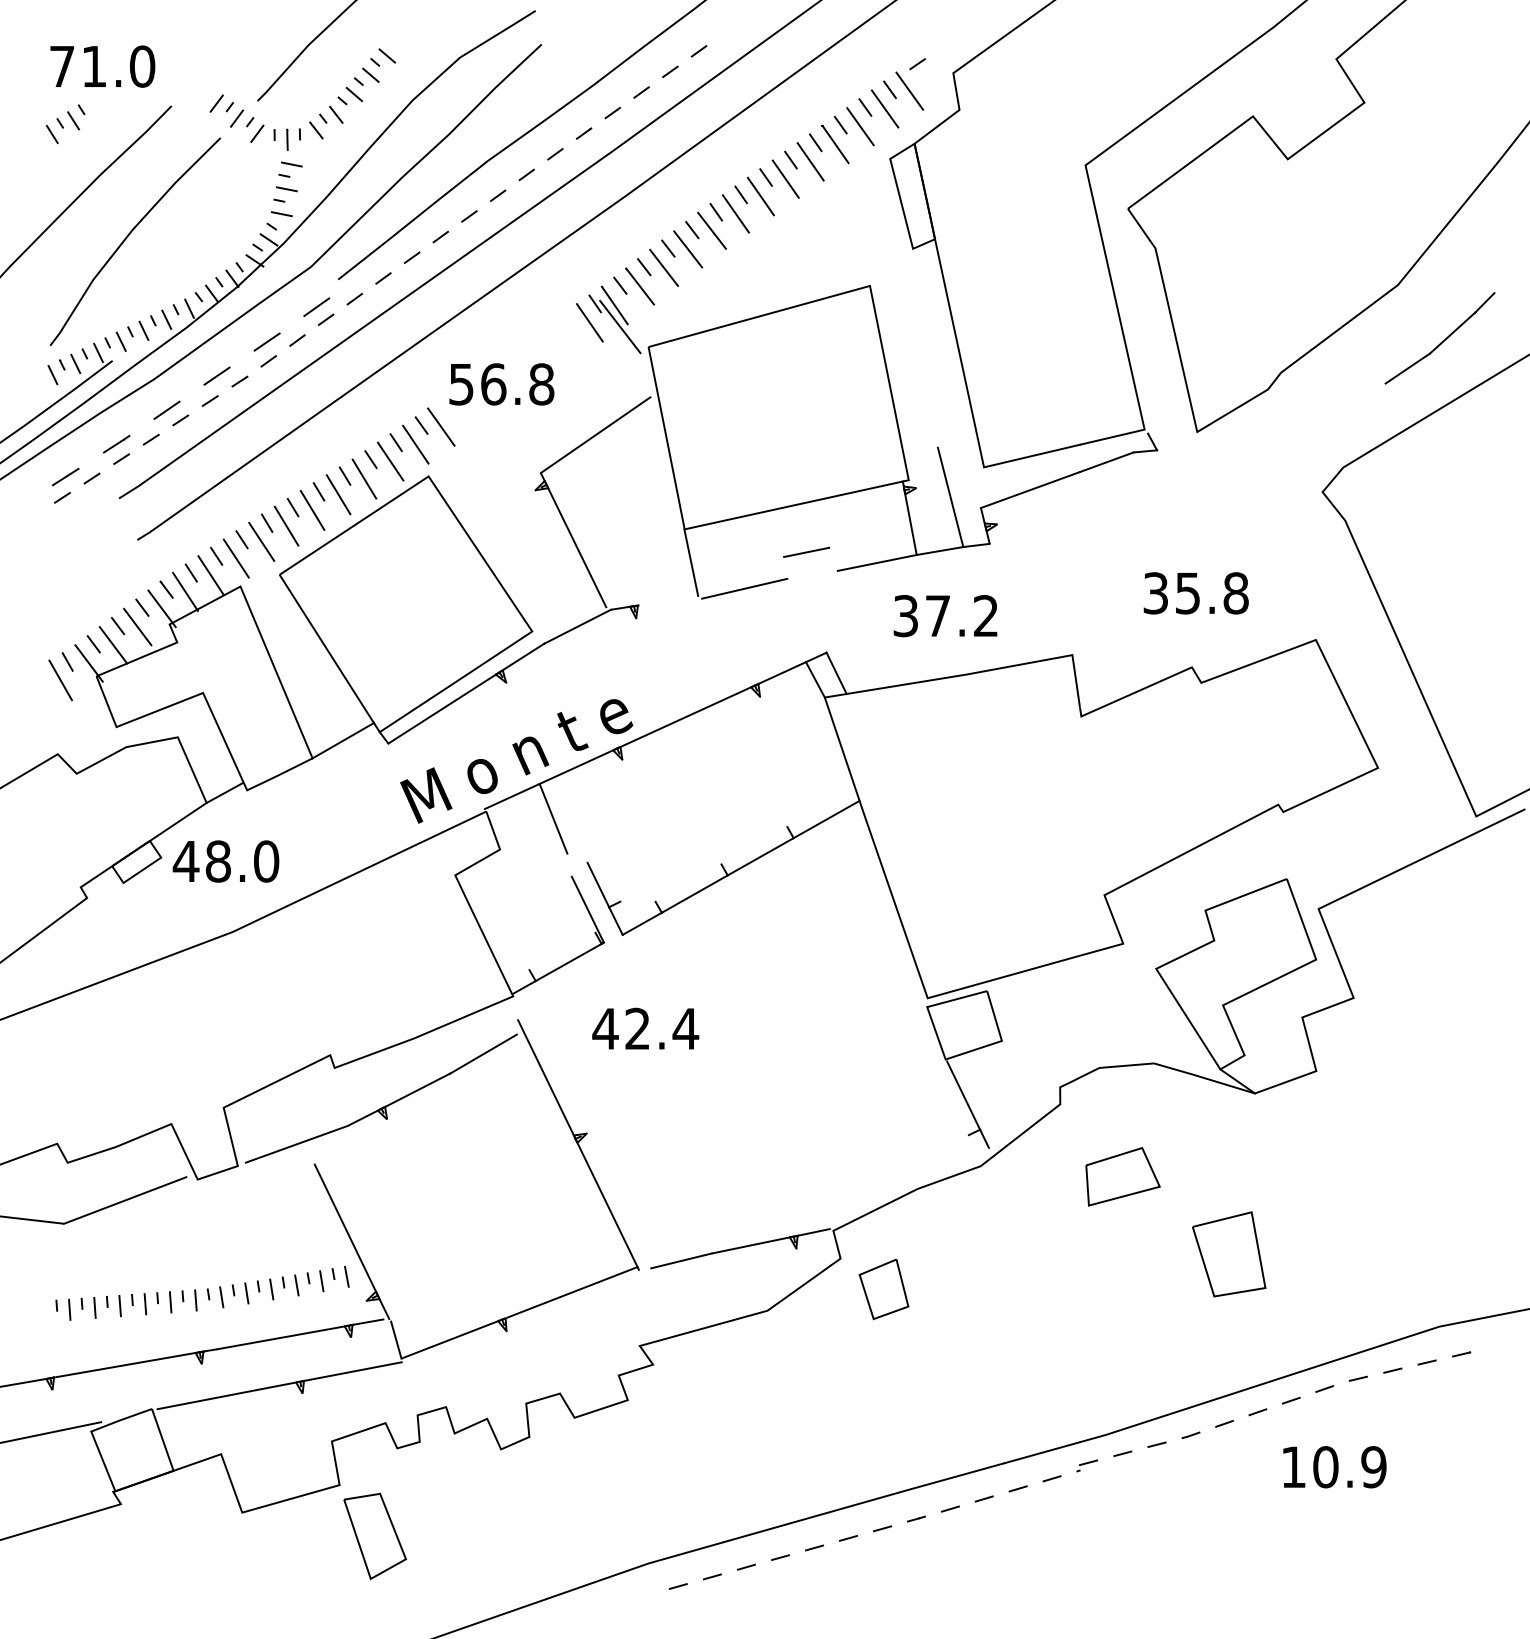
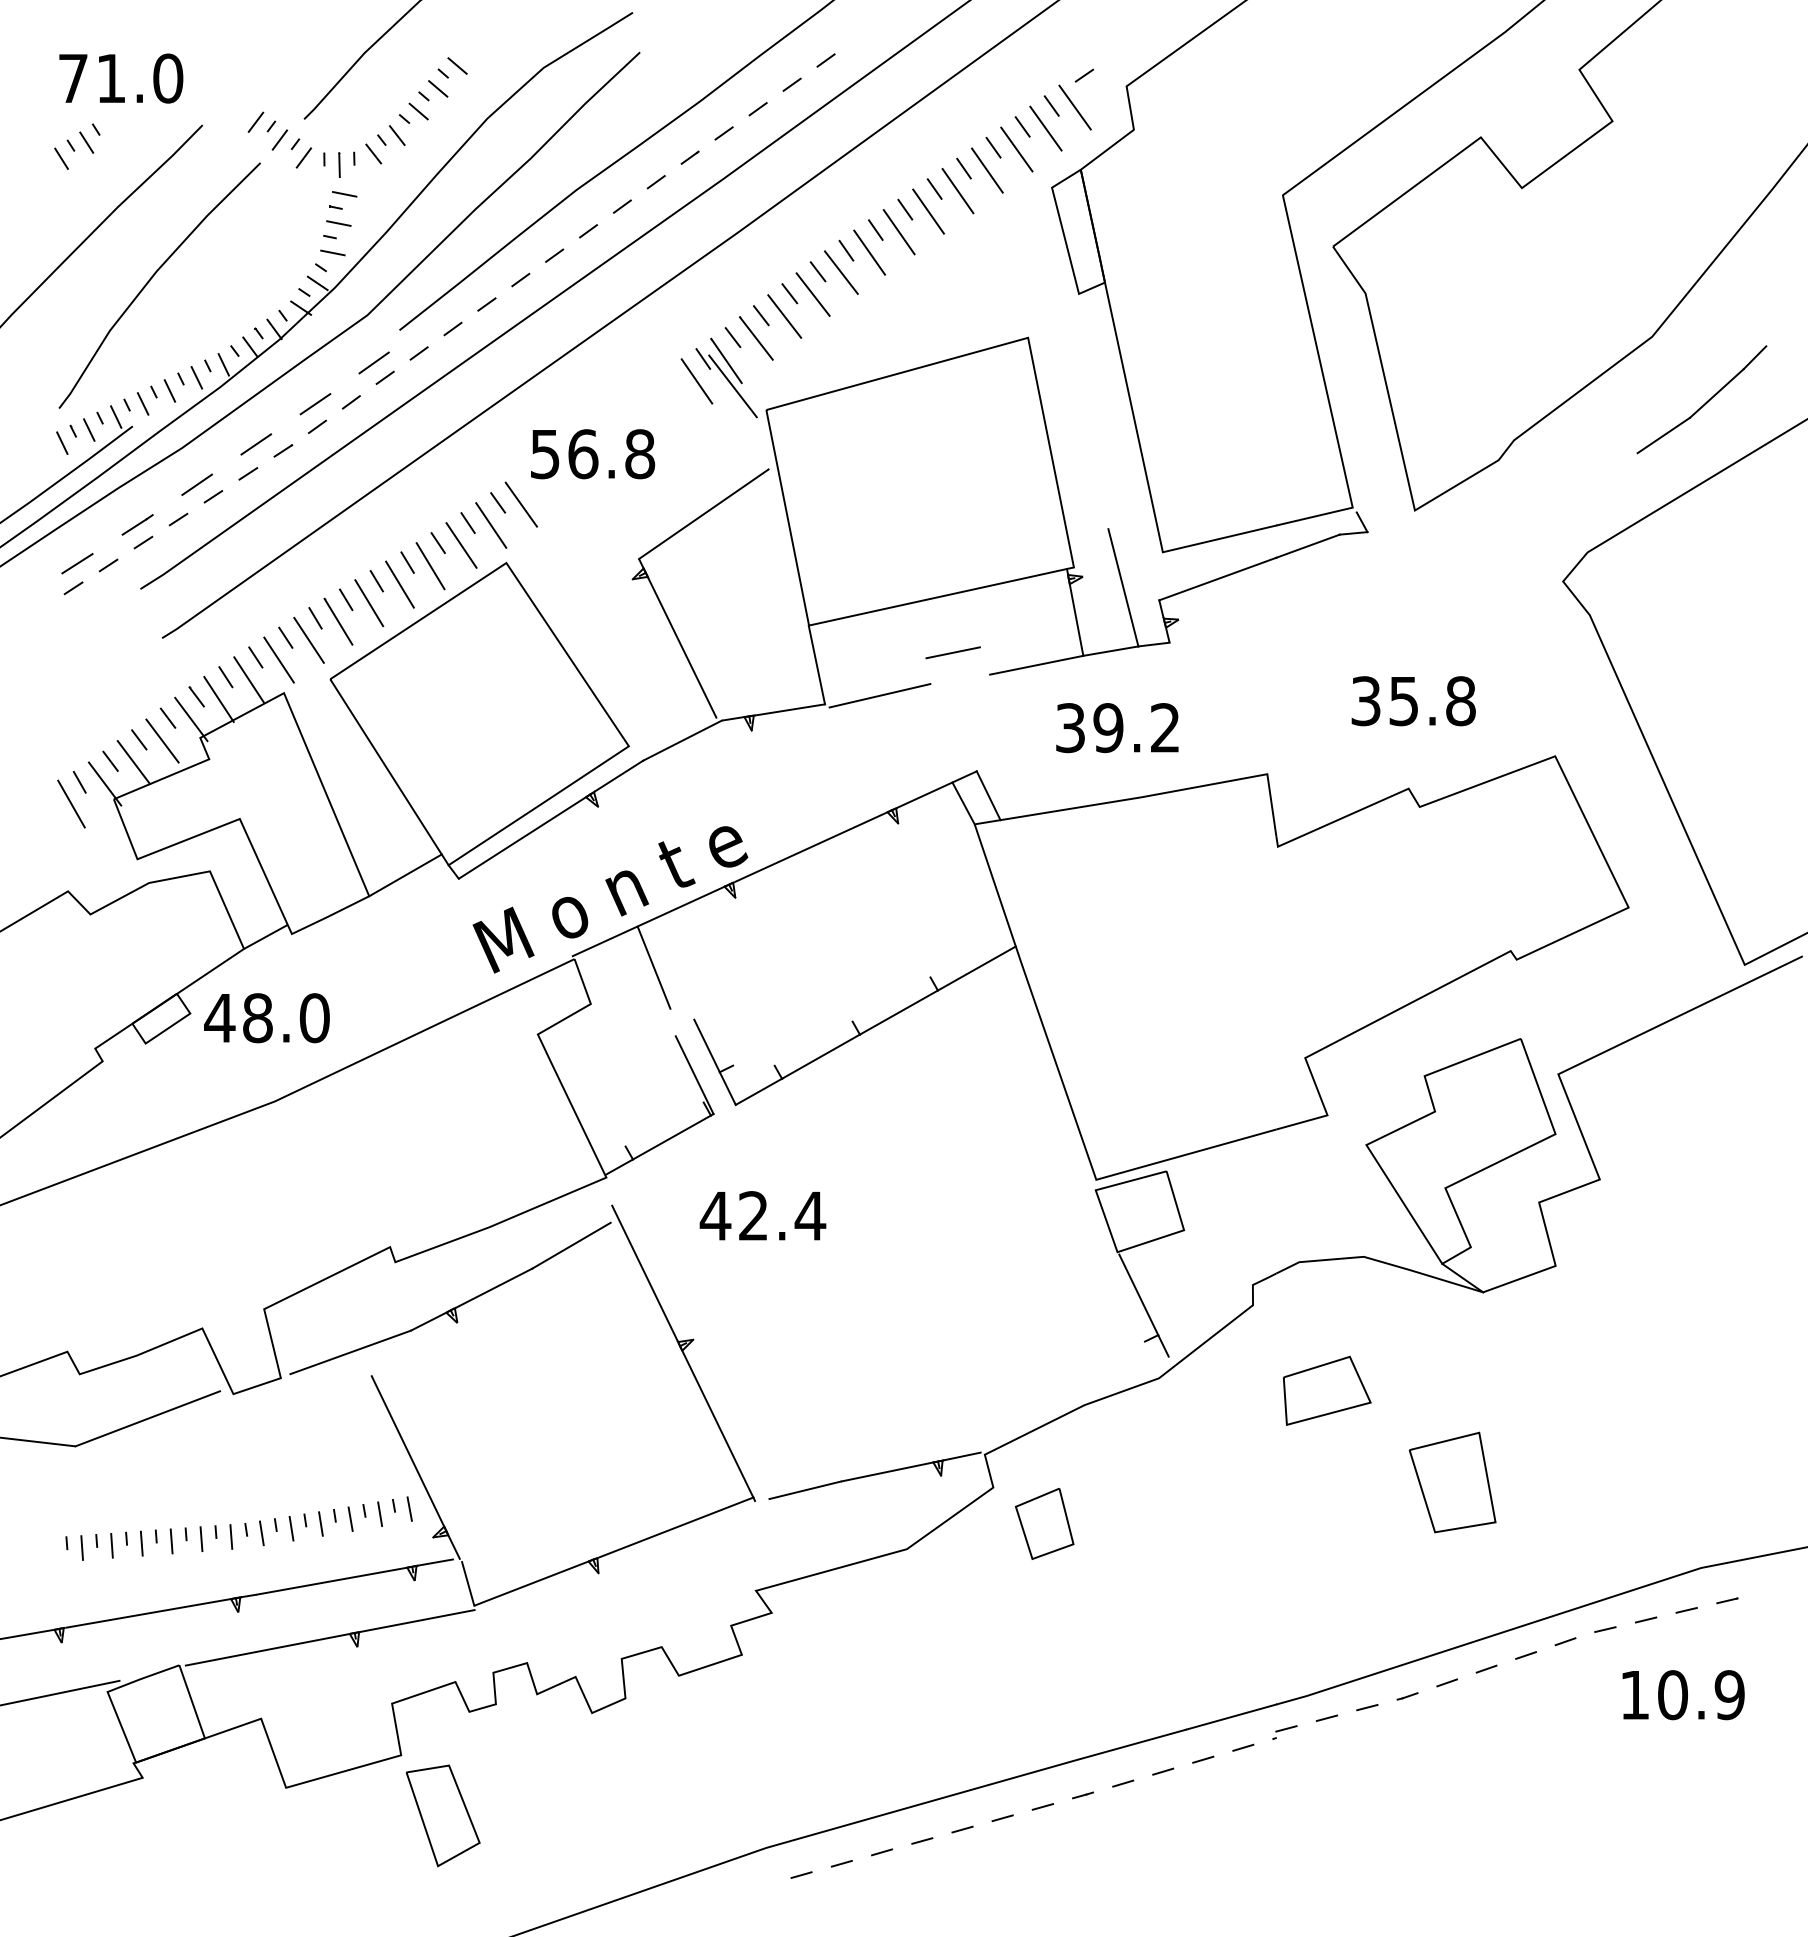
line: (668, 600) -> (790, 709), added
text: (938, 616) -> (1108, 728), 37.2 -> 39.2
text: (1334, 1467) -> (1683, 1695), moved

